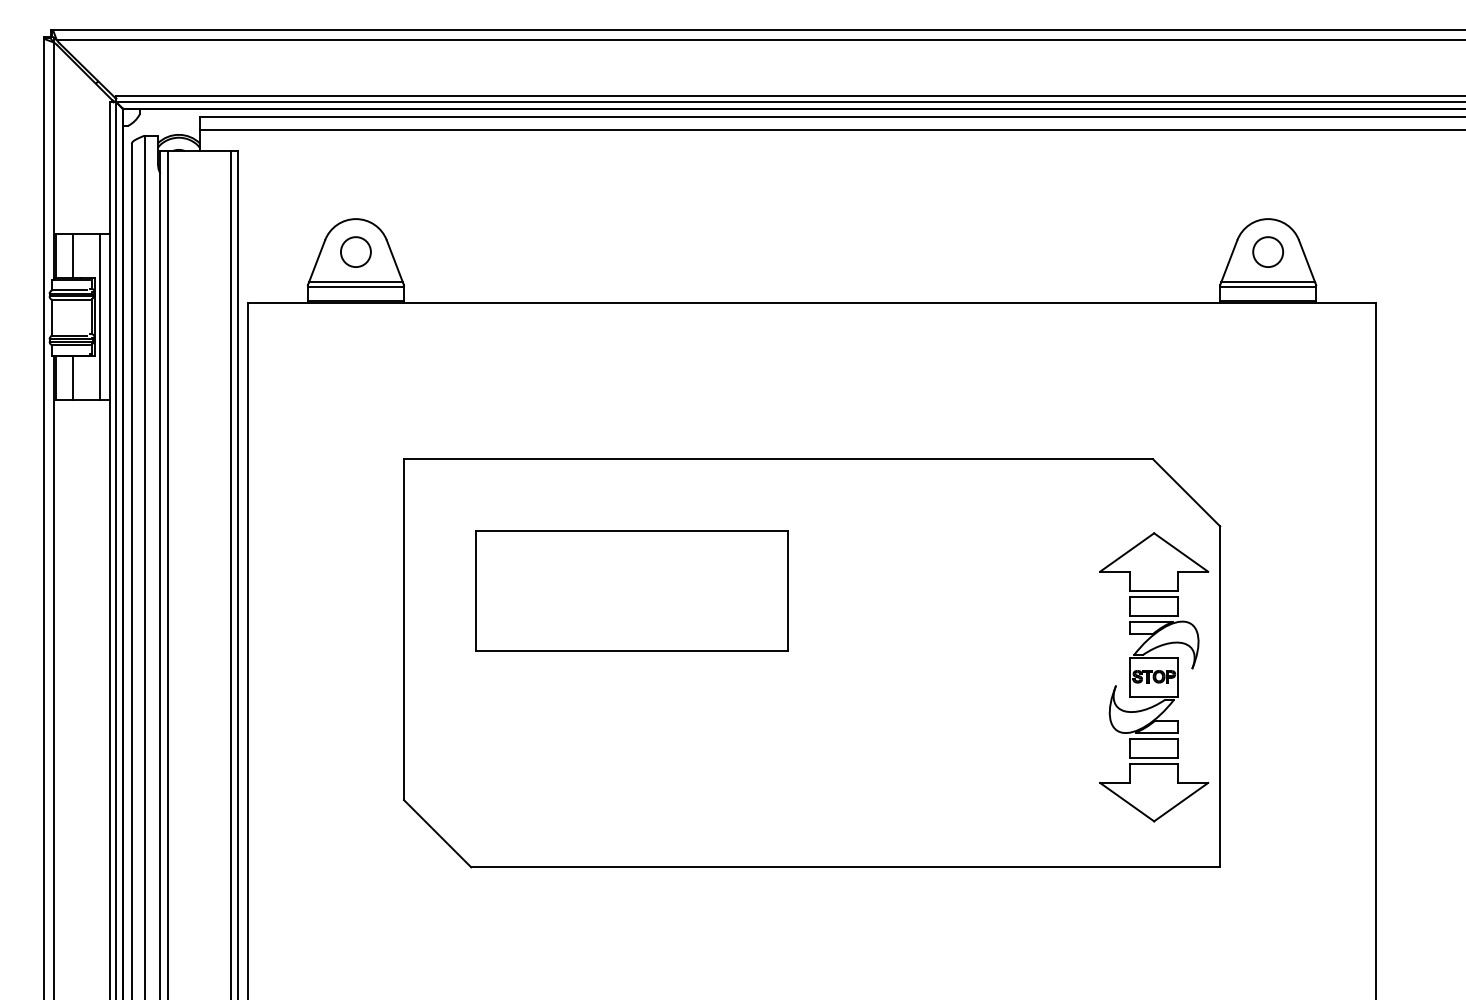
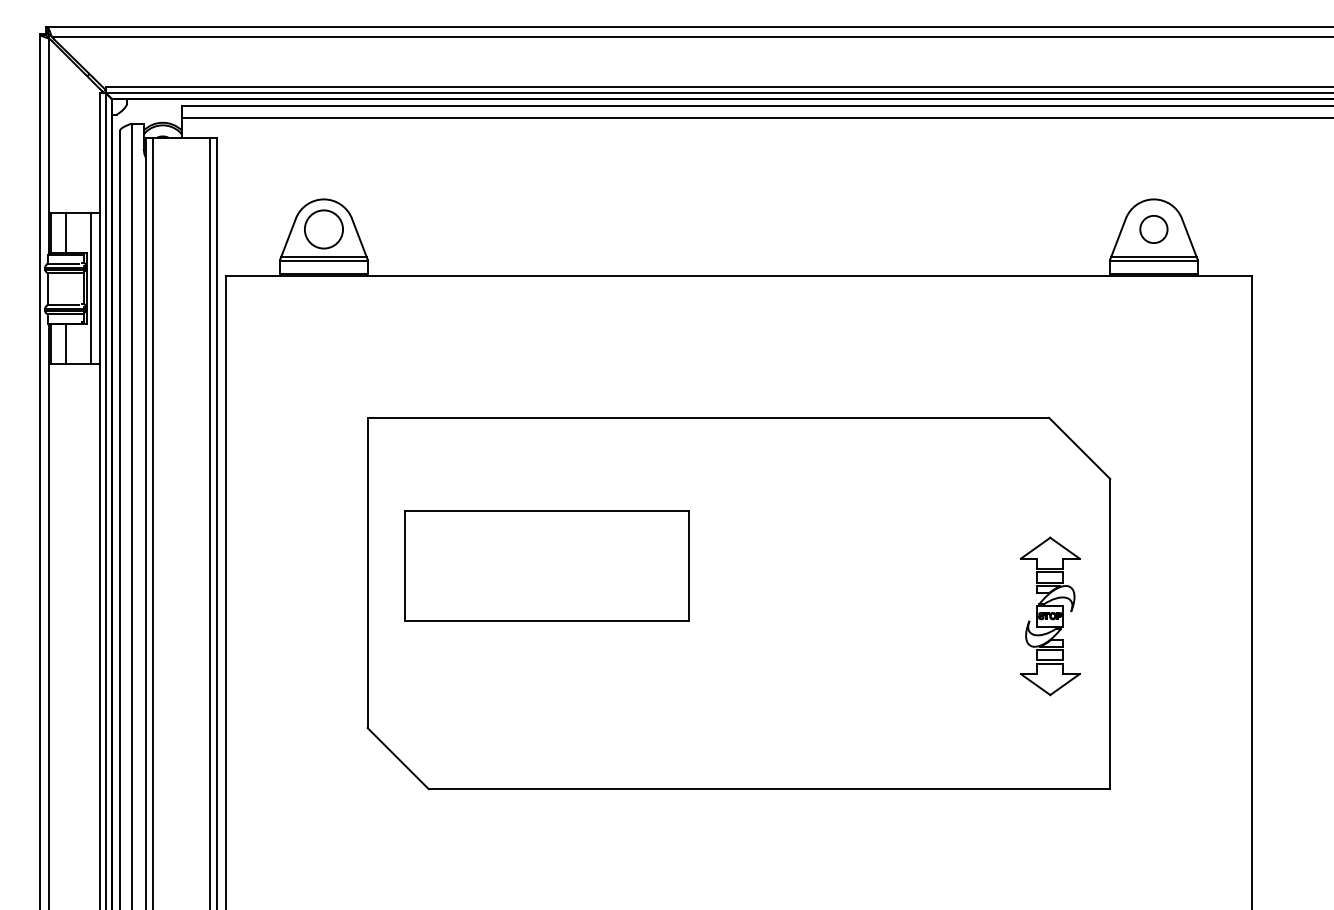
circle: (355, 252) -> (323, 229), size x1.4
part: (631, 590) -> (546, 565), moved
part: (1154, 677) -> (1050, 616), size x0.6

